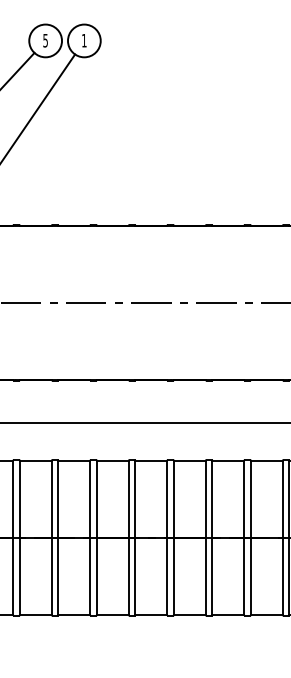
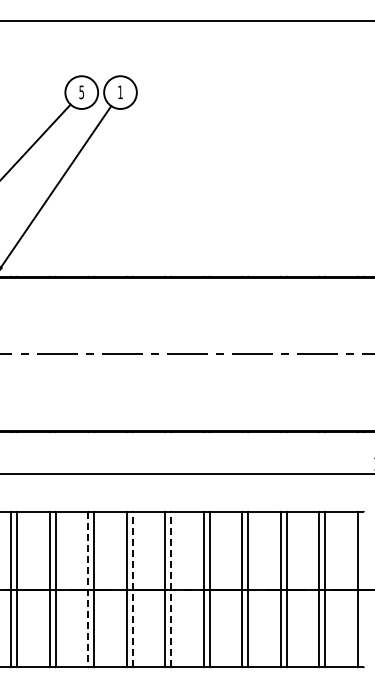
line: (96, 537) -> (132, 589), solid -> dashed
line: (135, 537) -> (171, 589), solid -> dashed
line: (52, 538) -> (88, 590), solid -> dashed

